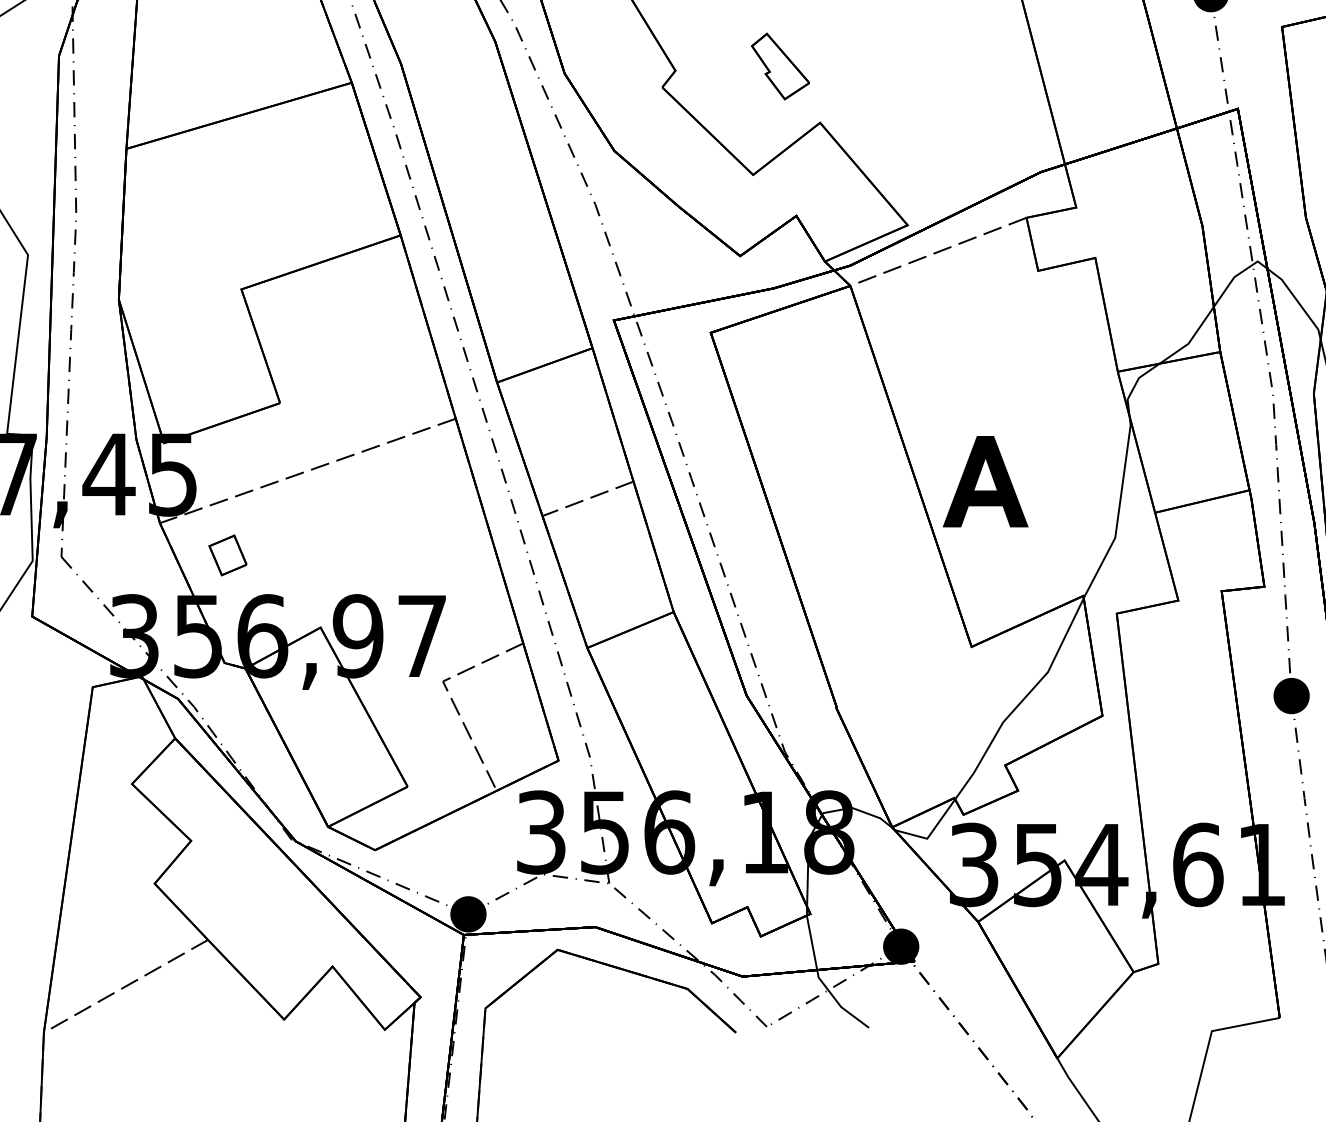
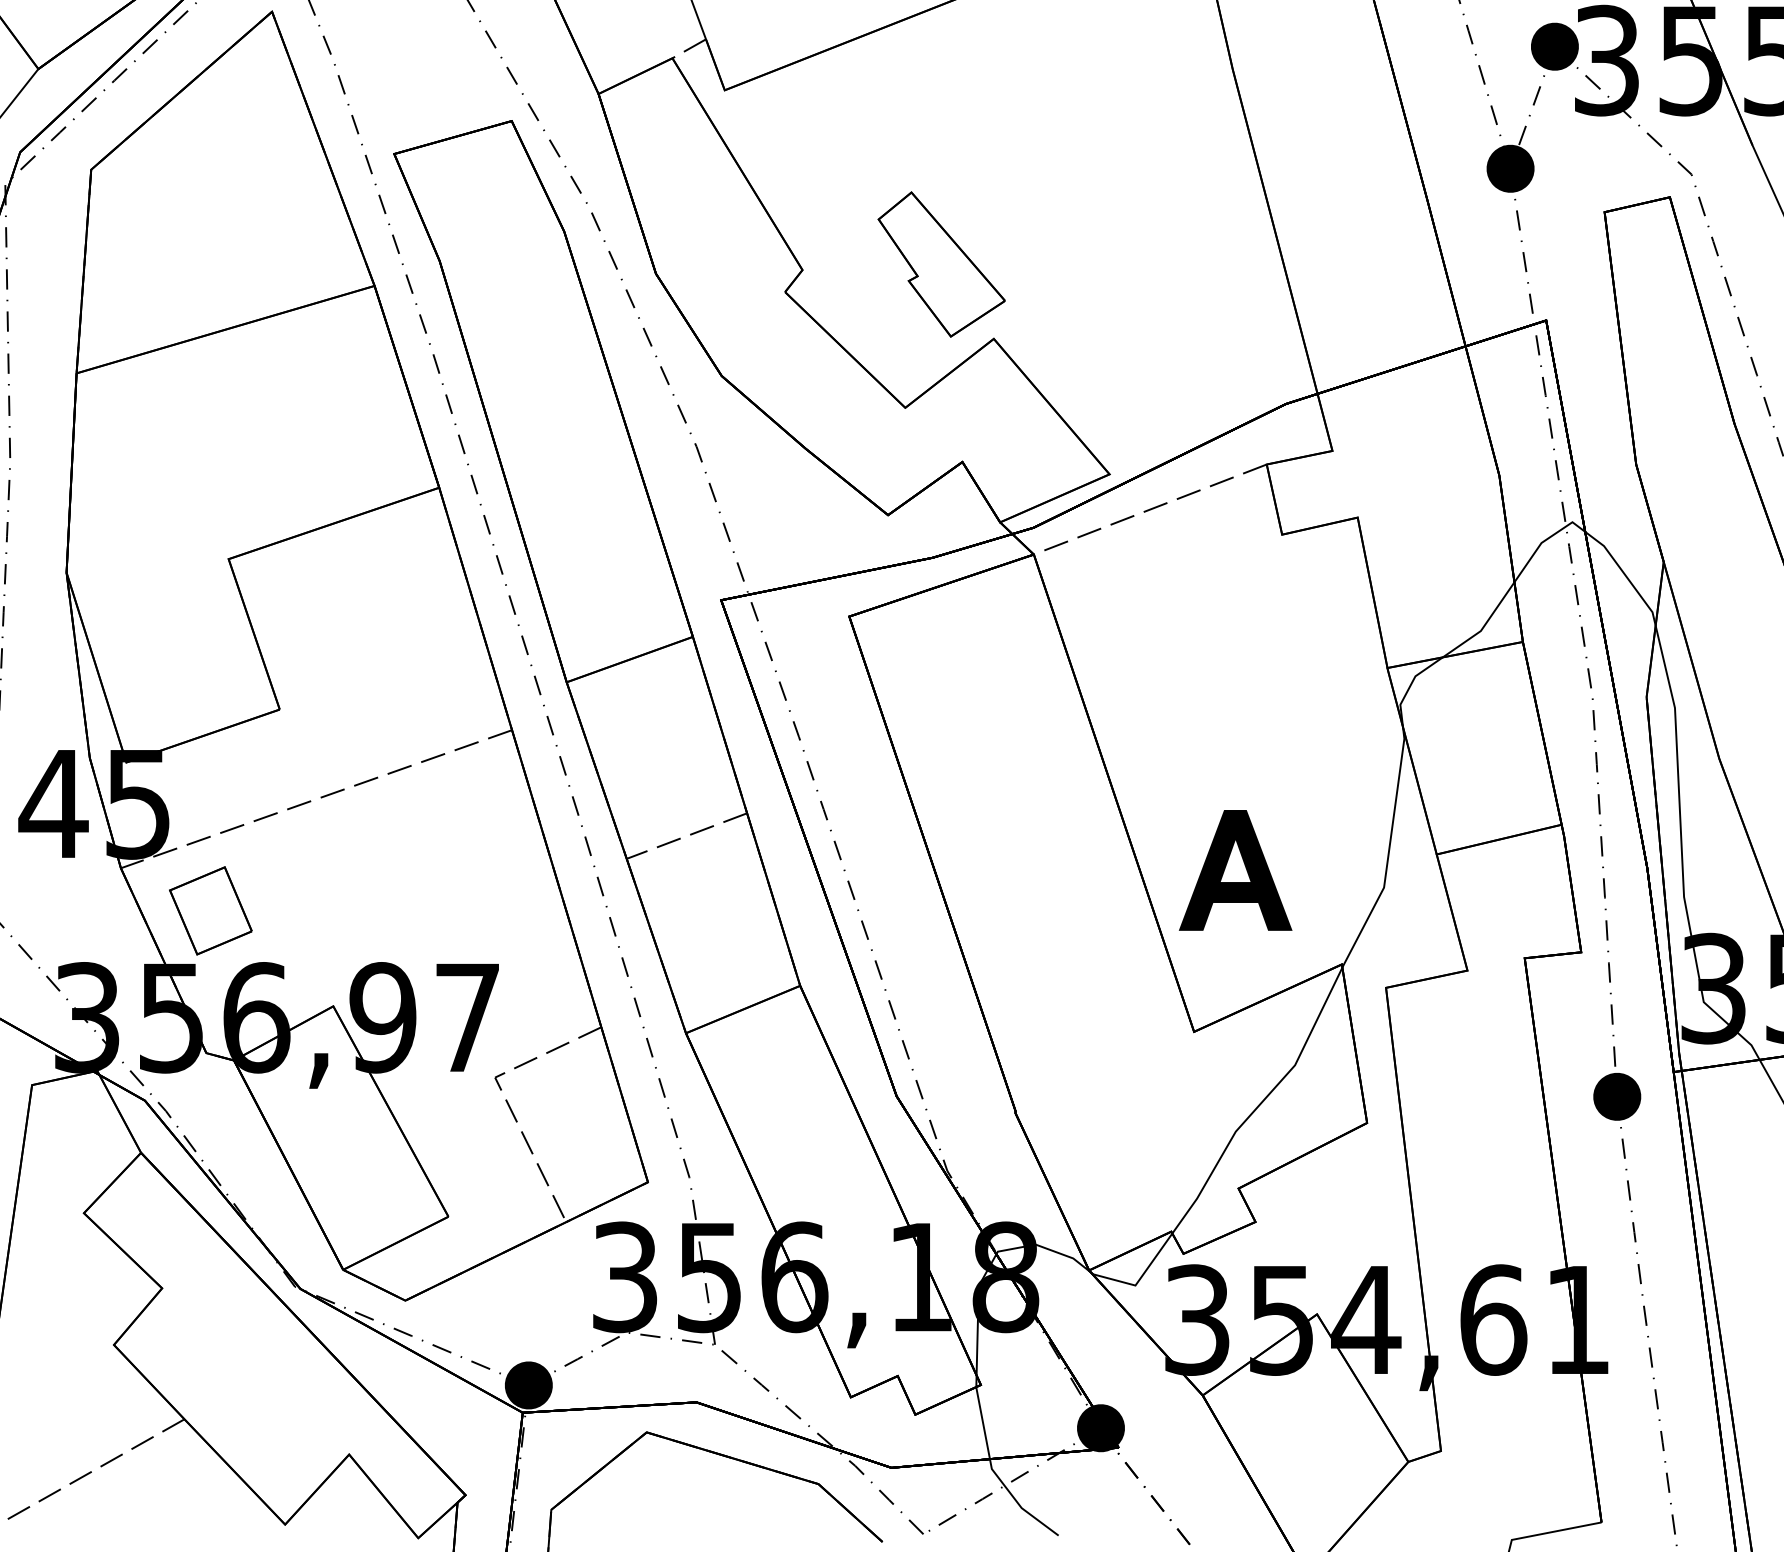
part: (780, 66) -> (941, 264), size x1.67
part: (985, 481) -> (1235, 870), moved
part: (227, 555) -> (210, 910), size x1.67

